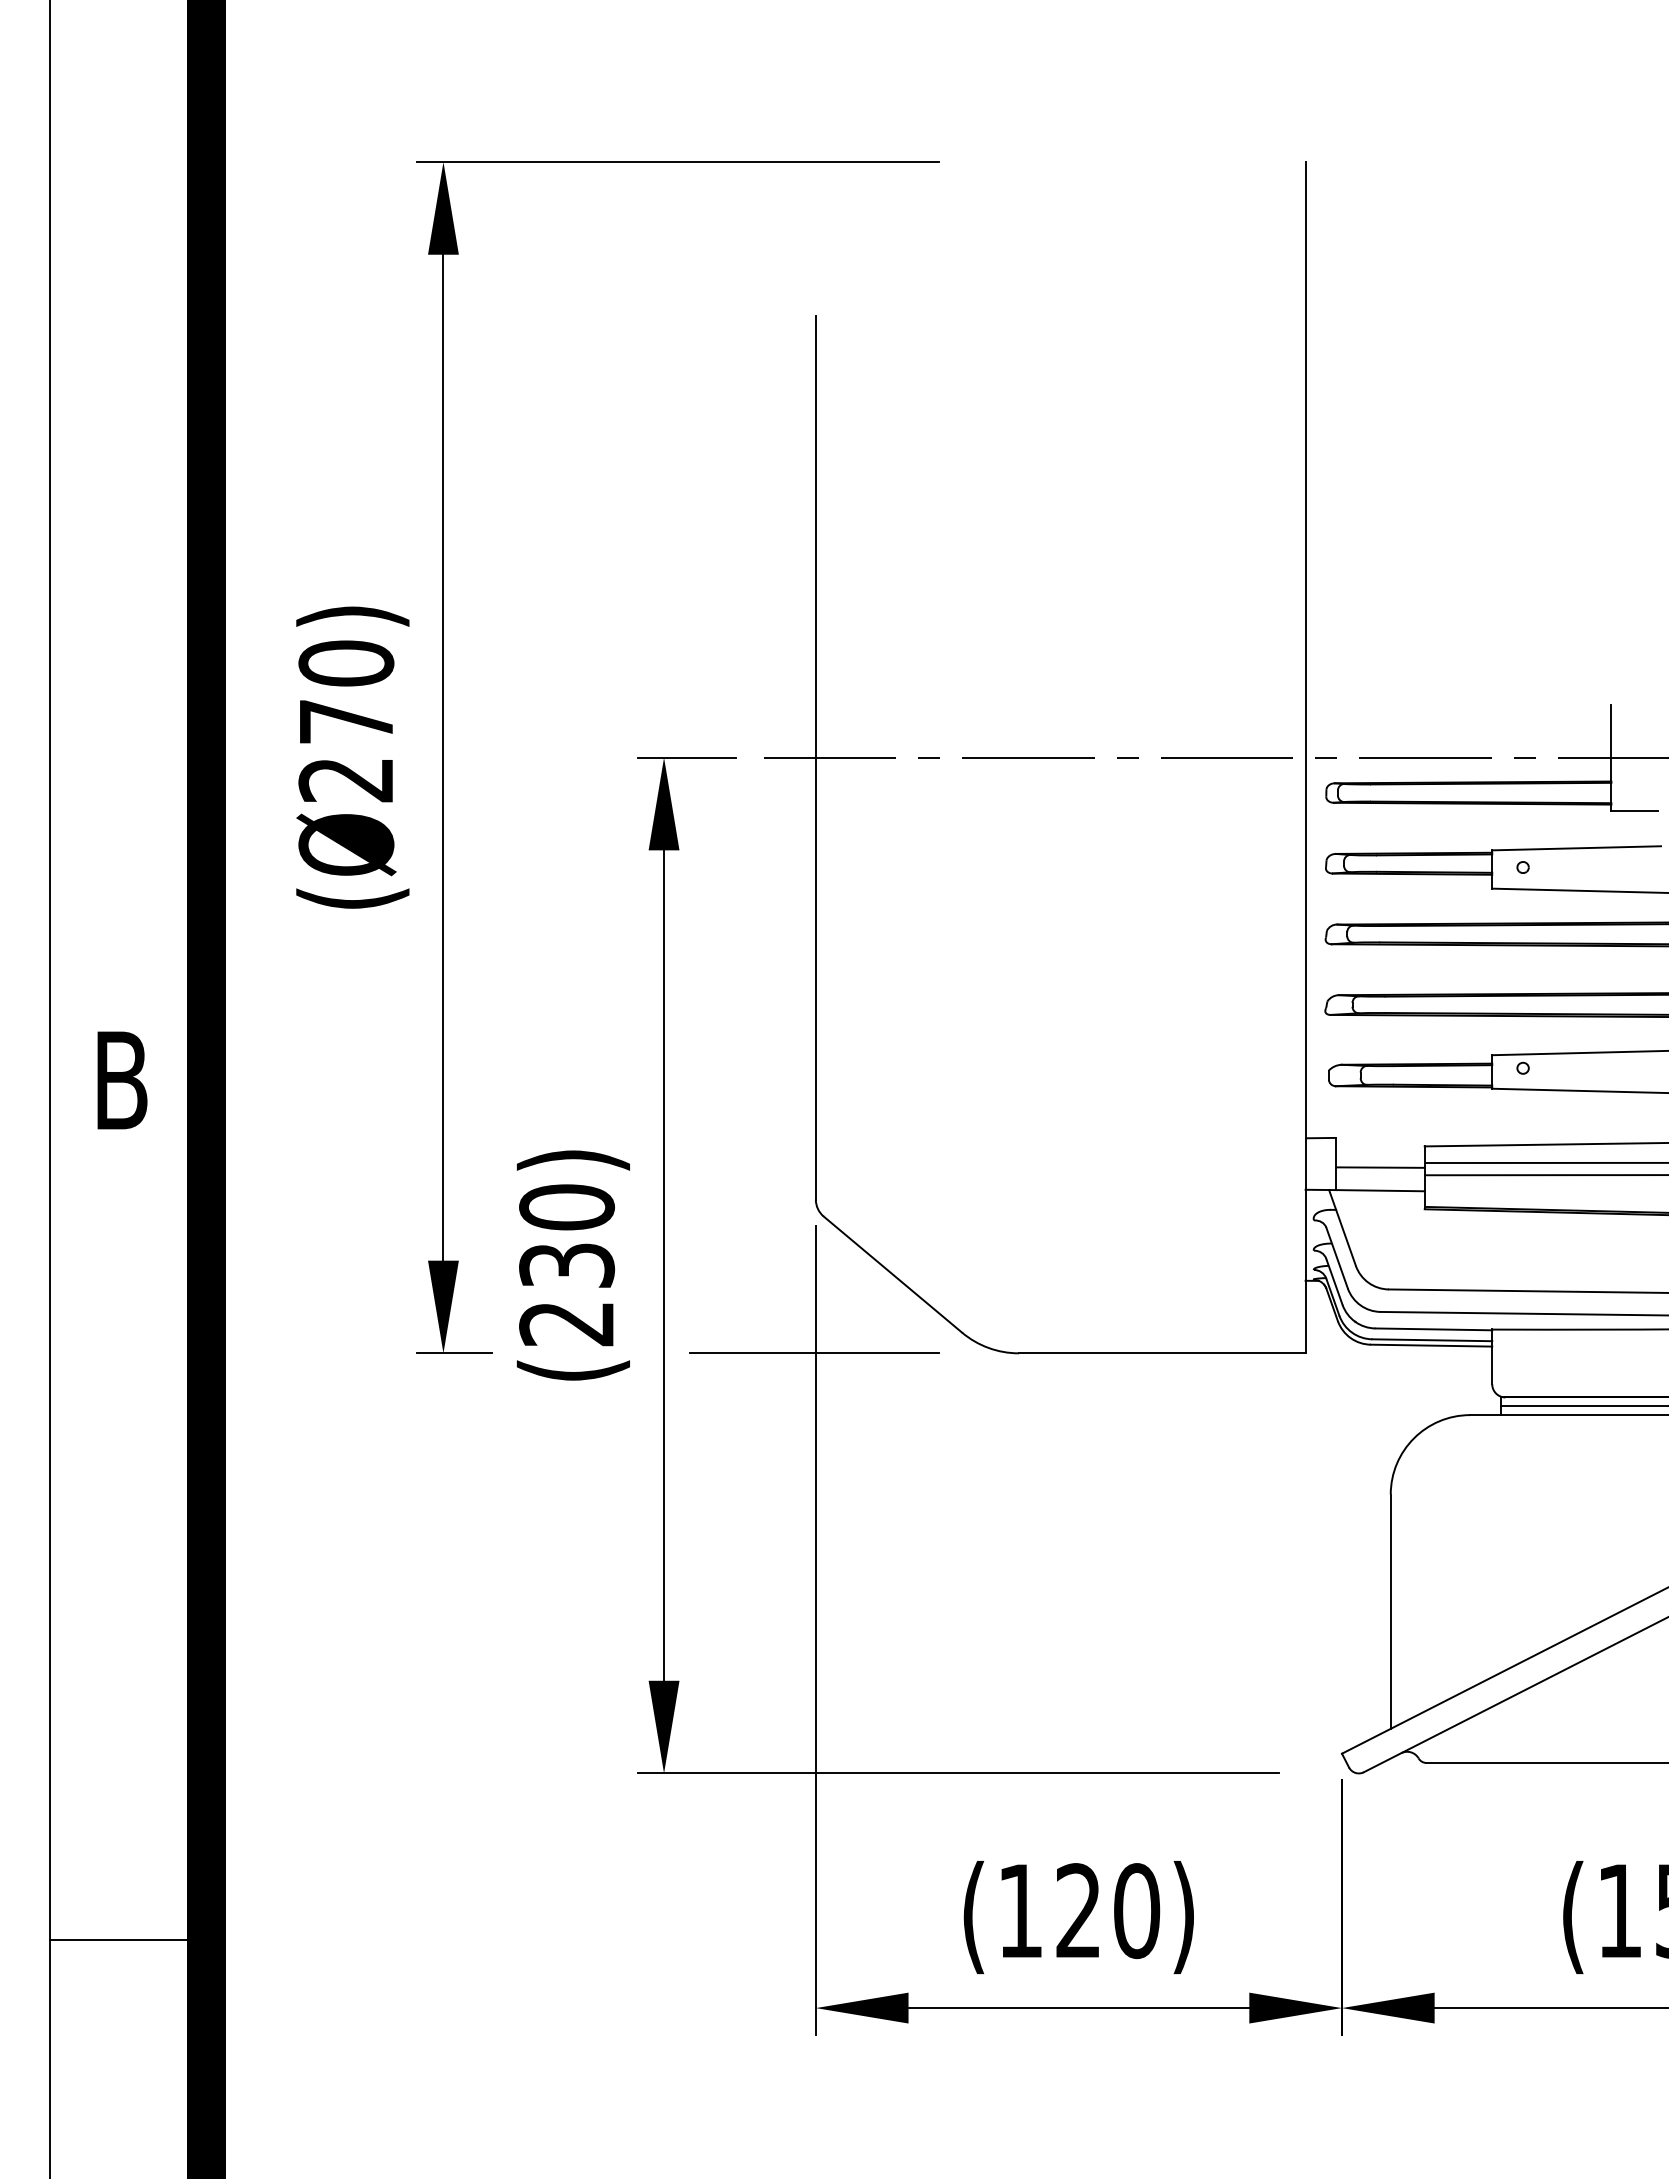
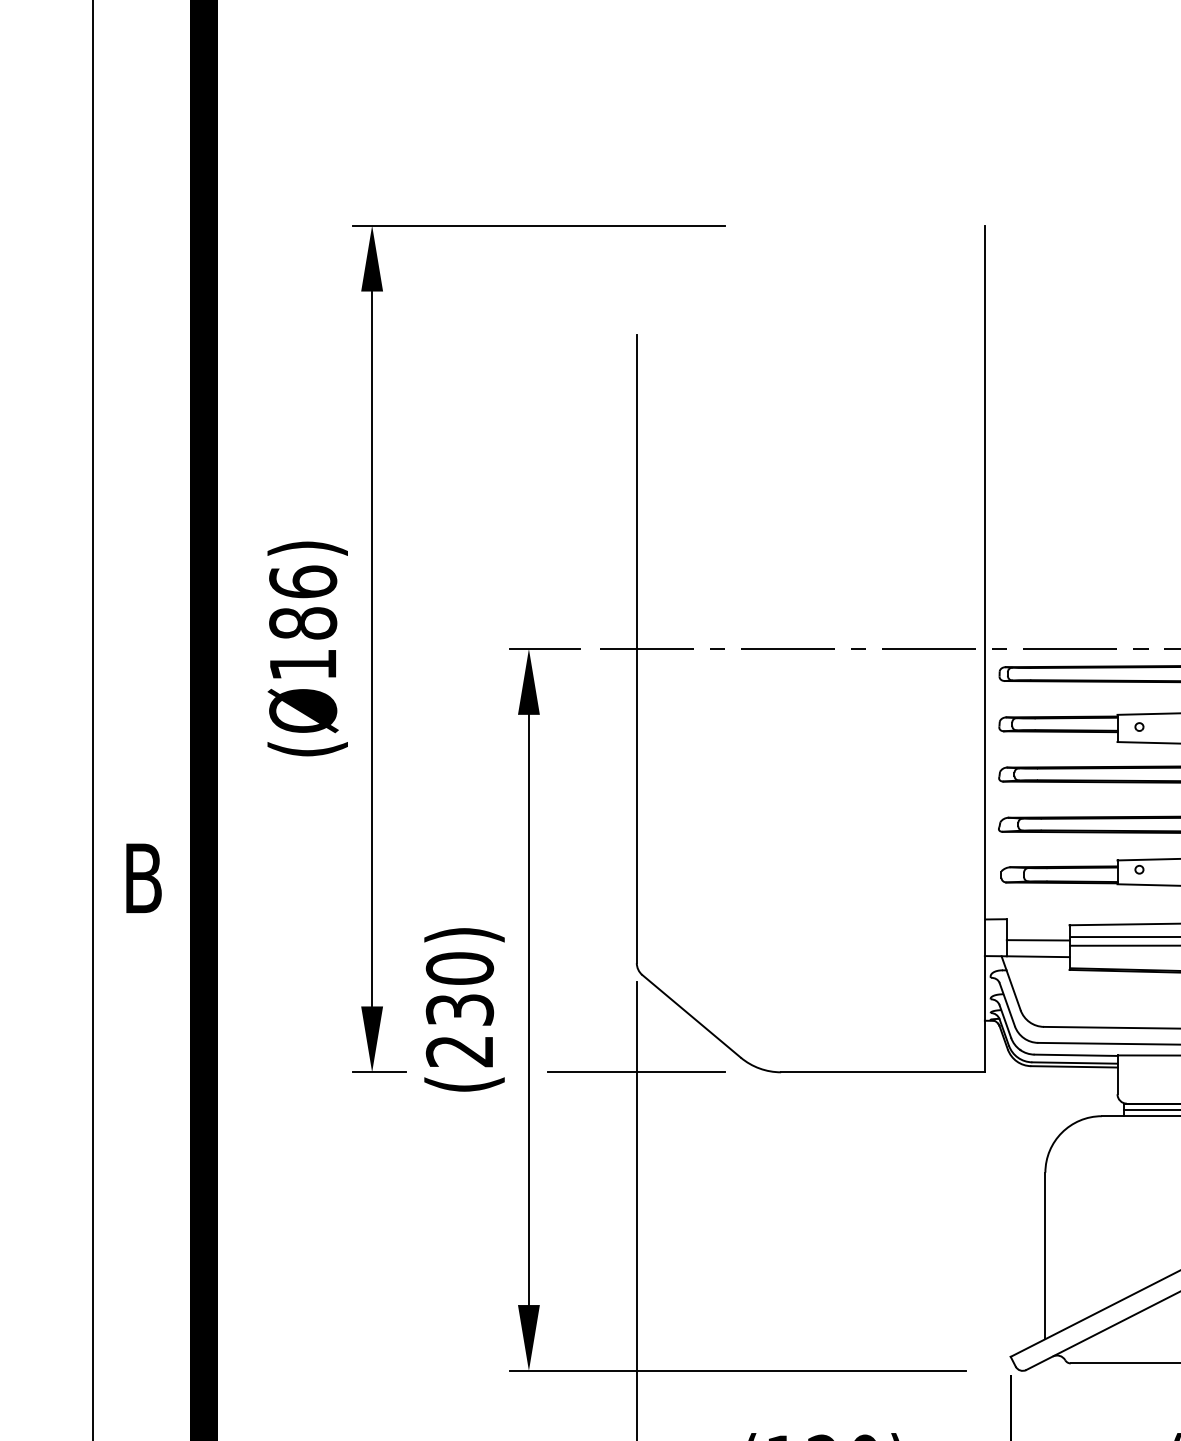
text: (346, 721) -> (303, 623), (Ø270) -> (Ø186)

